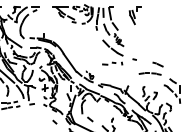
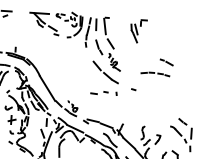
part: (150, 68) -> (156, 66), moved

